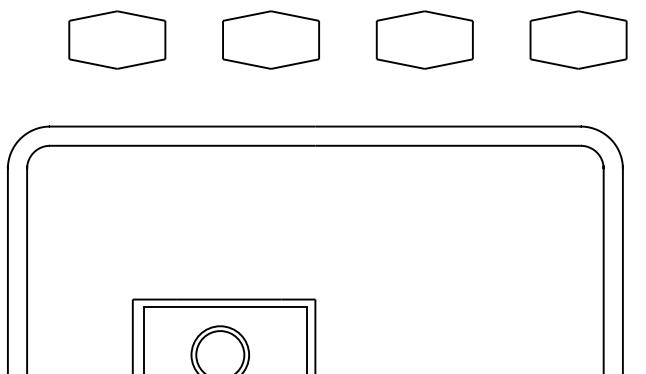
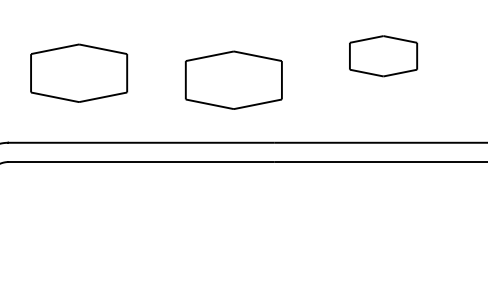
part: (117, 39) -> (79, 72), moved
part: (270, 39) -> (233, 79), moved
part: (424, 39) -> (383, 55), size x0.7

